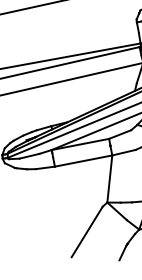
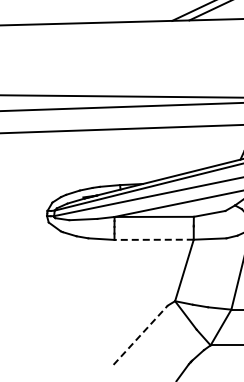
line: (83, 160) -> (154, 239), solid -> dashed
line: (87, 231) -> (141, 334), solid -> dashed

